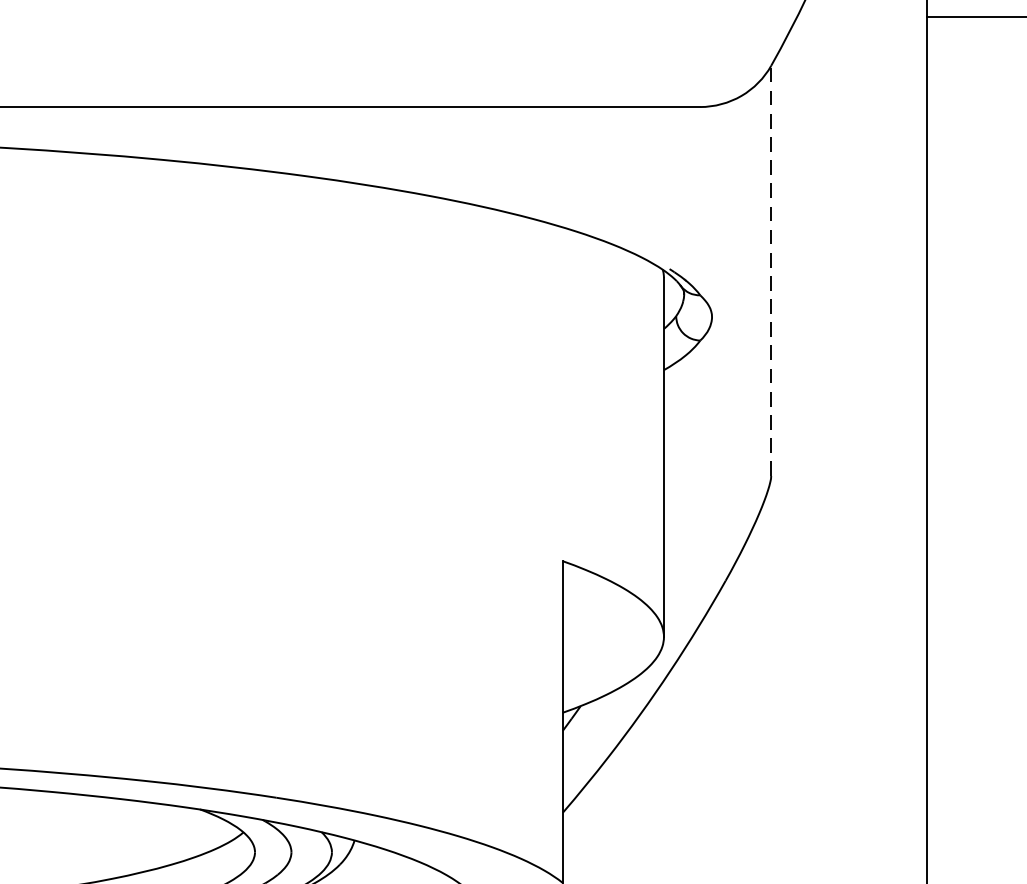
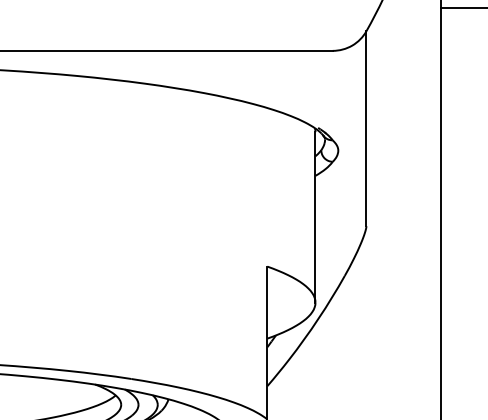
line: (771, 270) -> (366, 128), dashed -> solid

